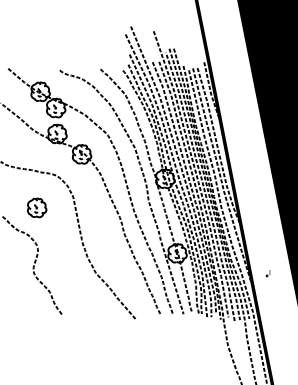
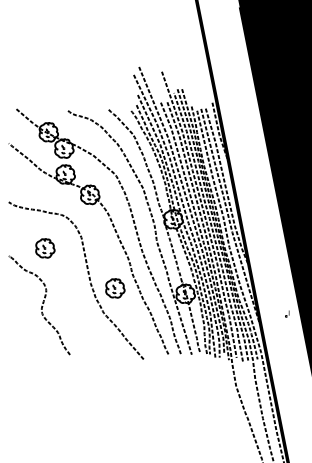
part: (107, 248) -> (115, 288), added
part: (268, 273) -> (287, 313), moved

